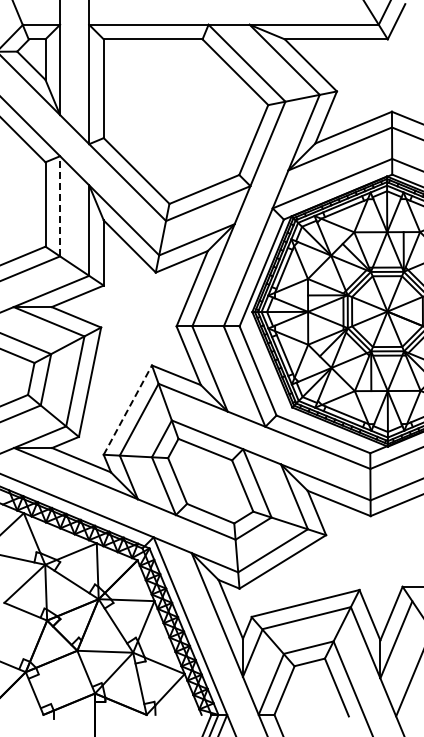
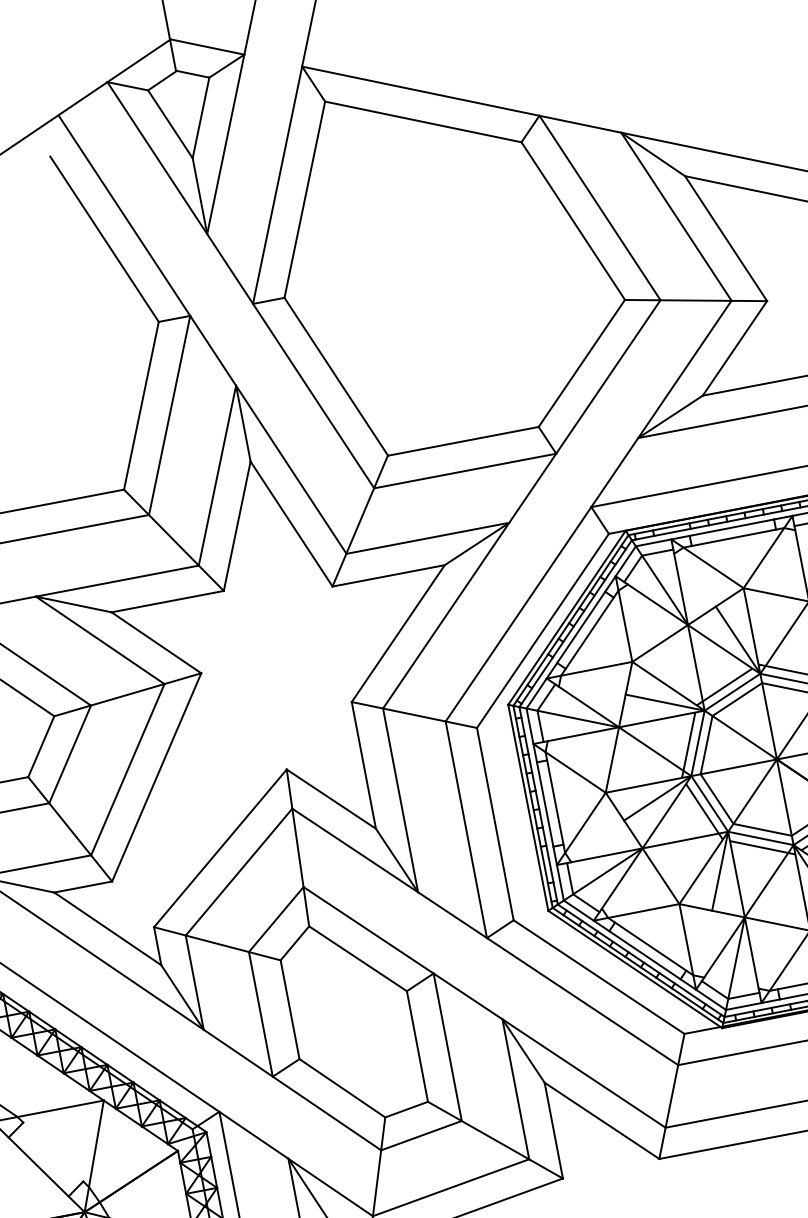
line: (60, 205) -> (170, 413), dashed -> solid
line: (127, 410) -> (219, 848), dashed -> solid

